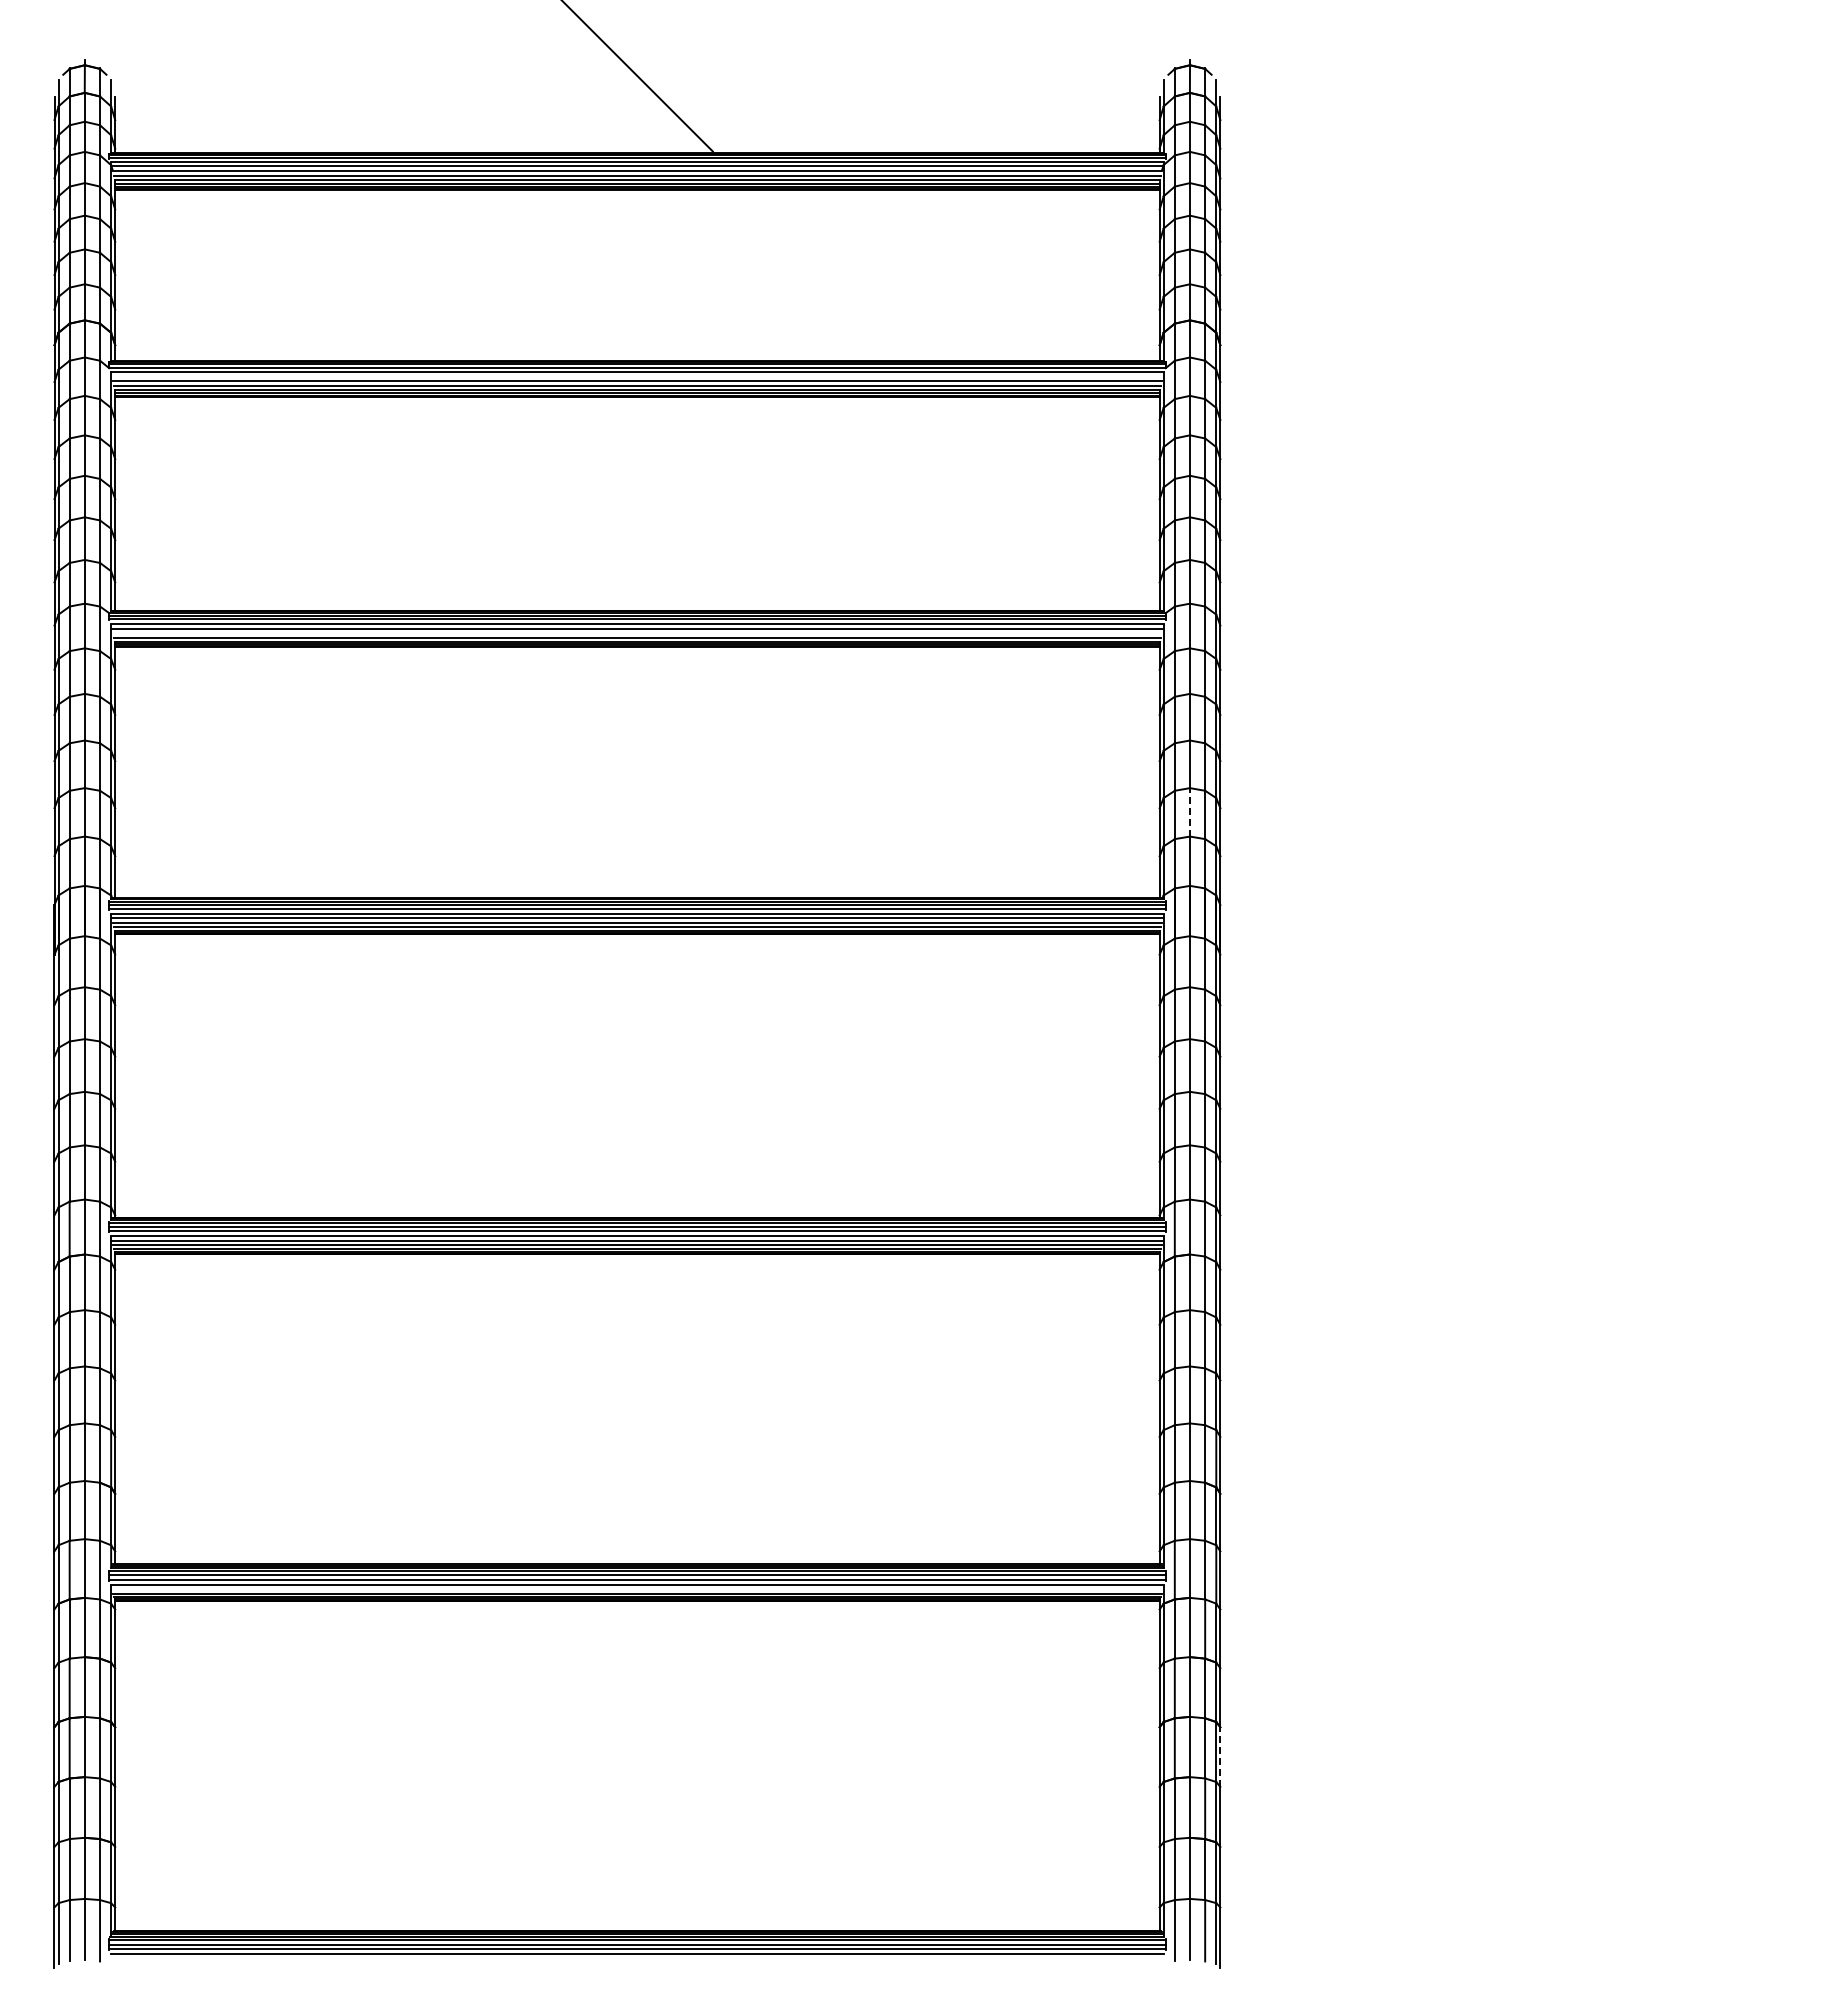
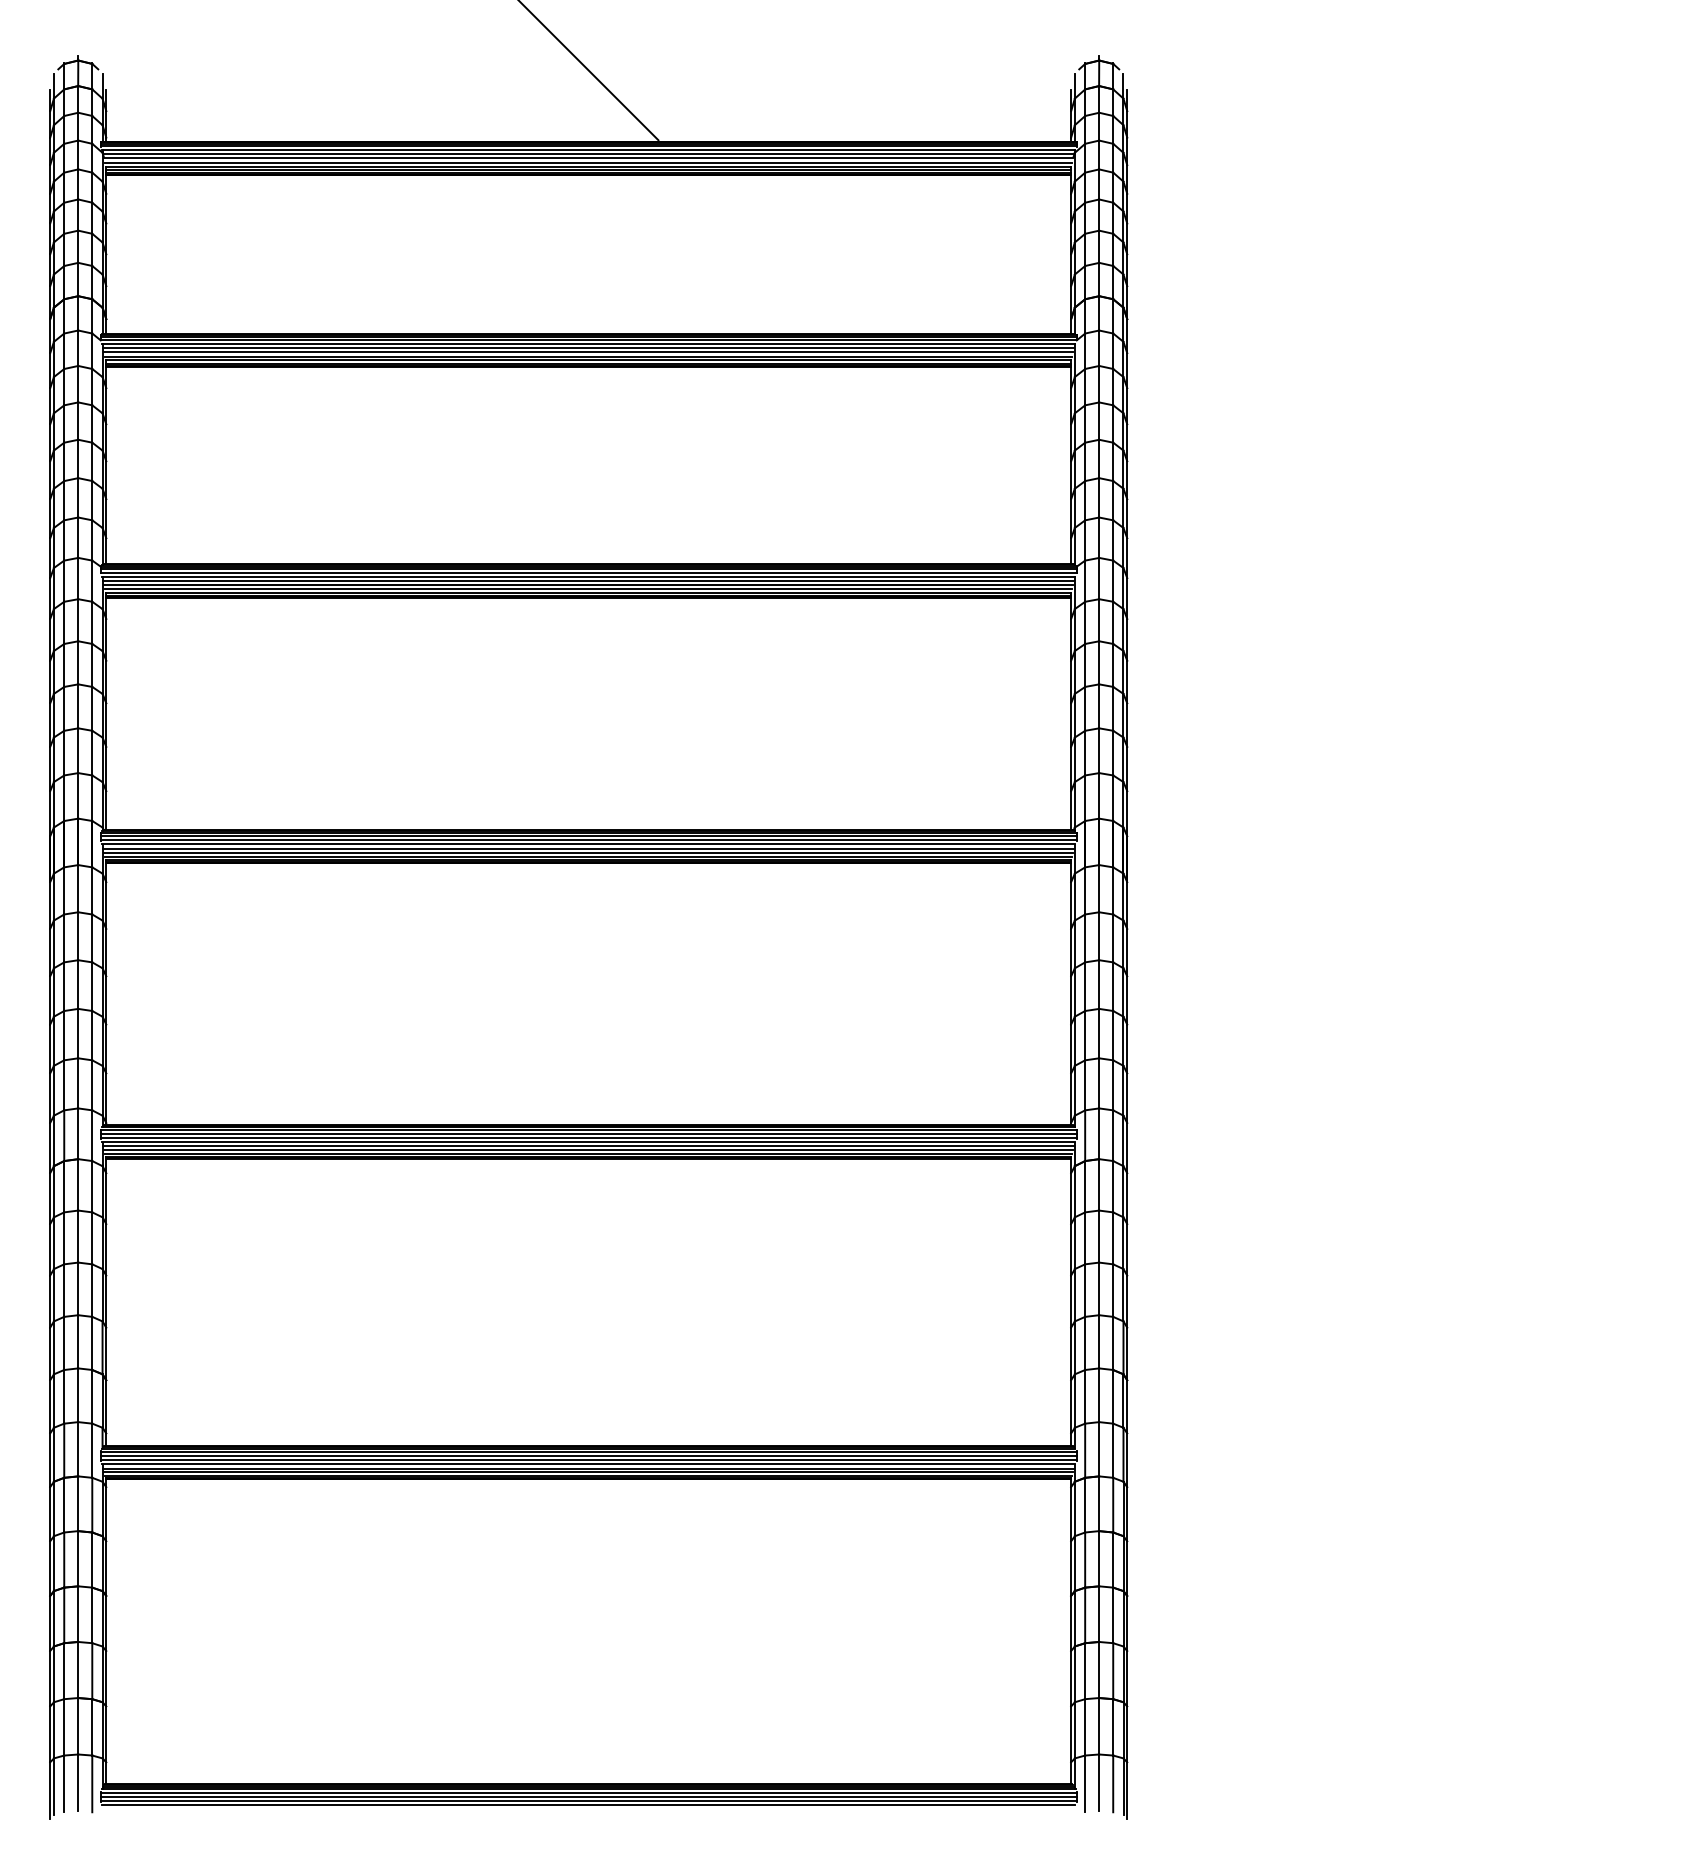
line: (637, 376) -> (588, 348), added
line: (637, 633) -> (588, 585), added
line: (1190, 811) -> (1099, 749), dashed -> solid
line: (637, 1589) -> (588, 1468), added
line: (1220, 1757) -> (1127, 1623), dashed -> solid

